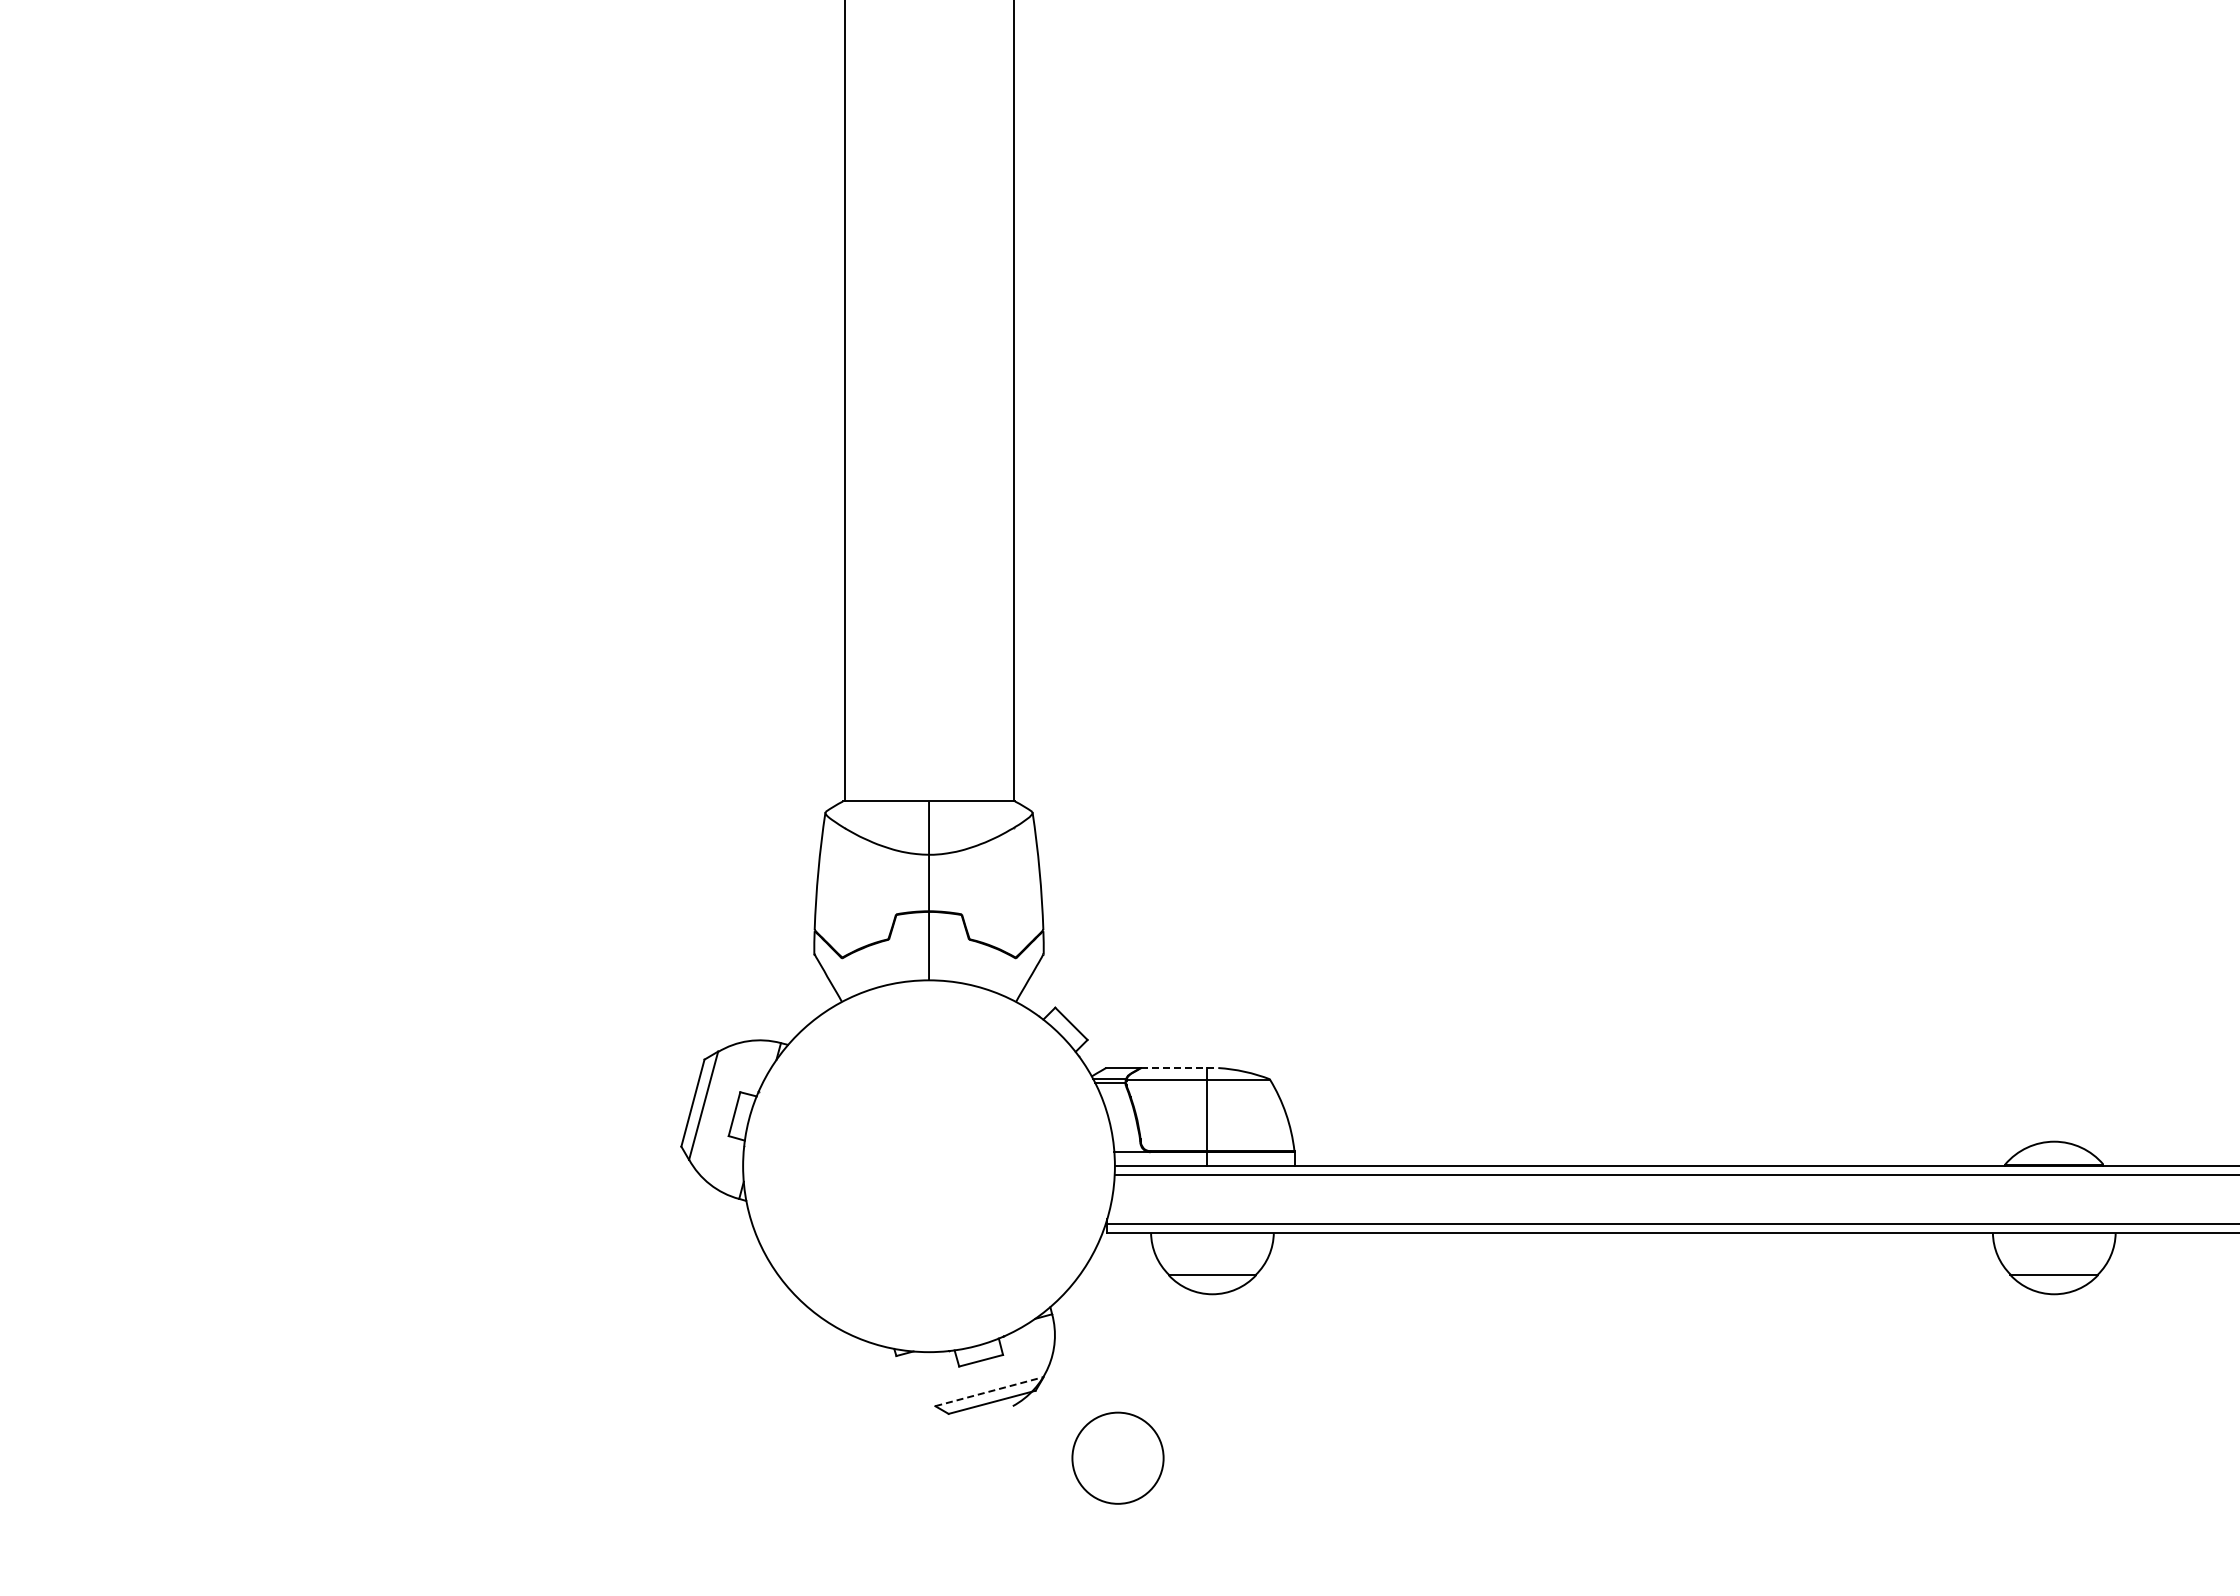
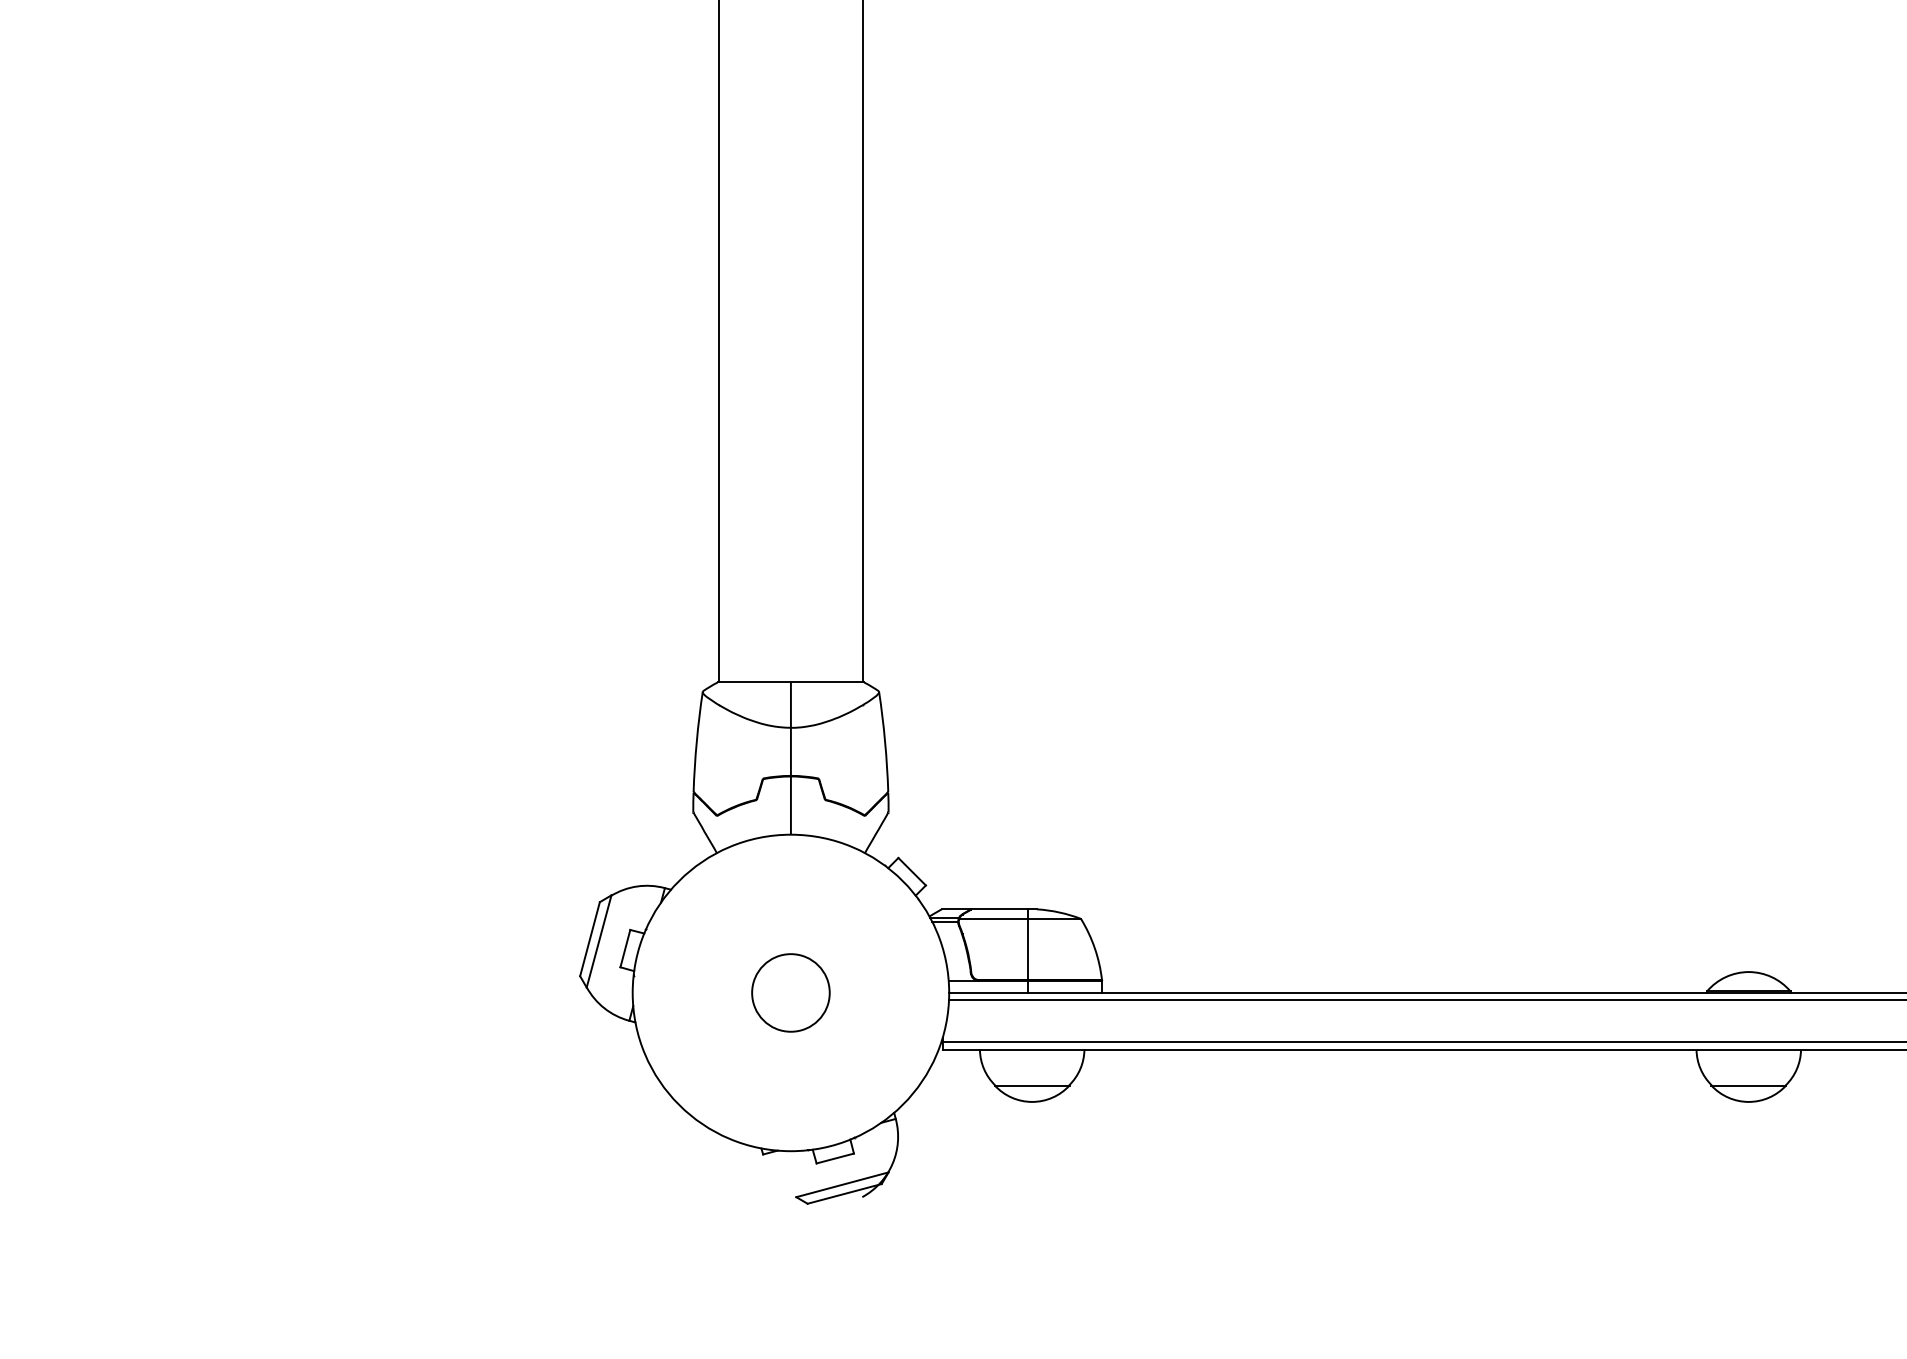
line: (1180, 1068) -> (1004, 909), dashed -> solid
line: (990, 1391) -> (843, 1184), dashed -> solid
circle: (1117, 1457) -> (790, 992), moved

